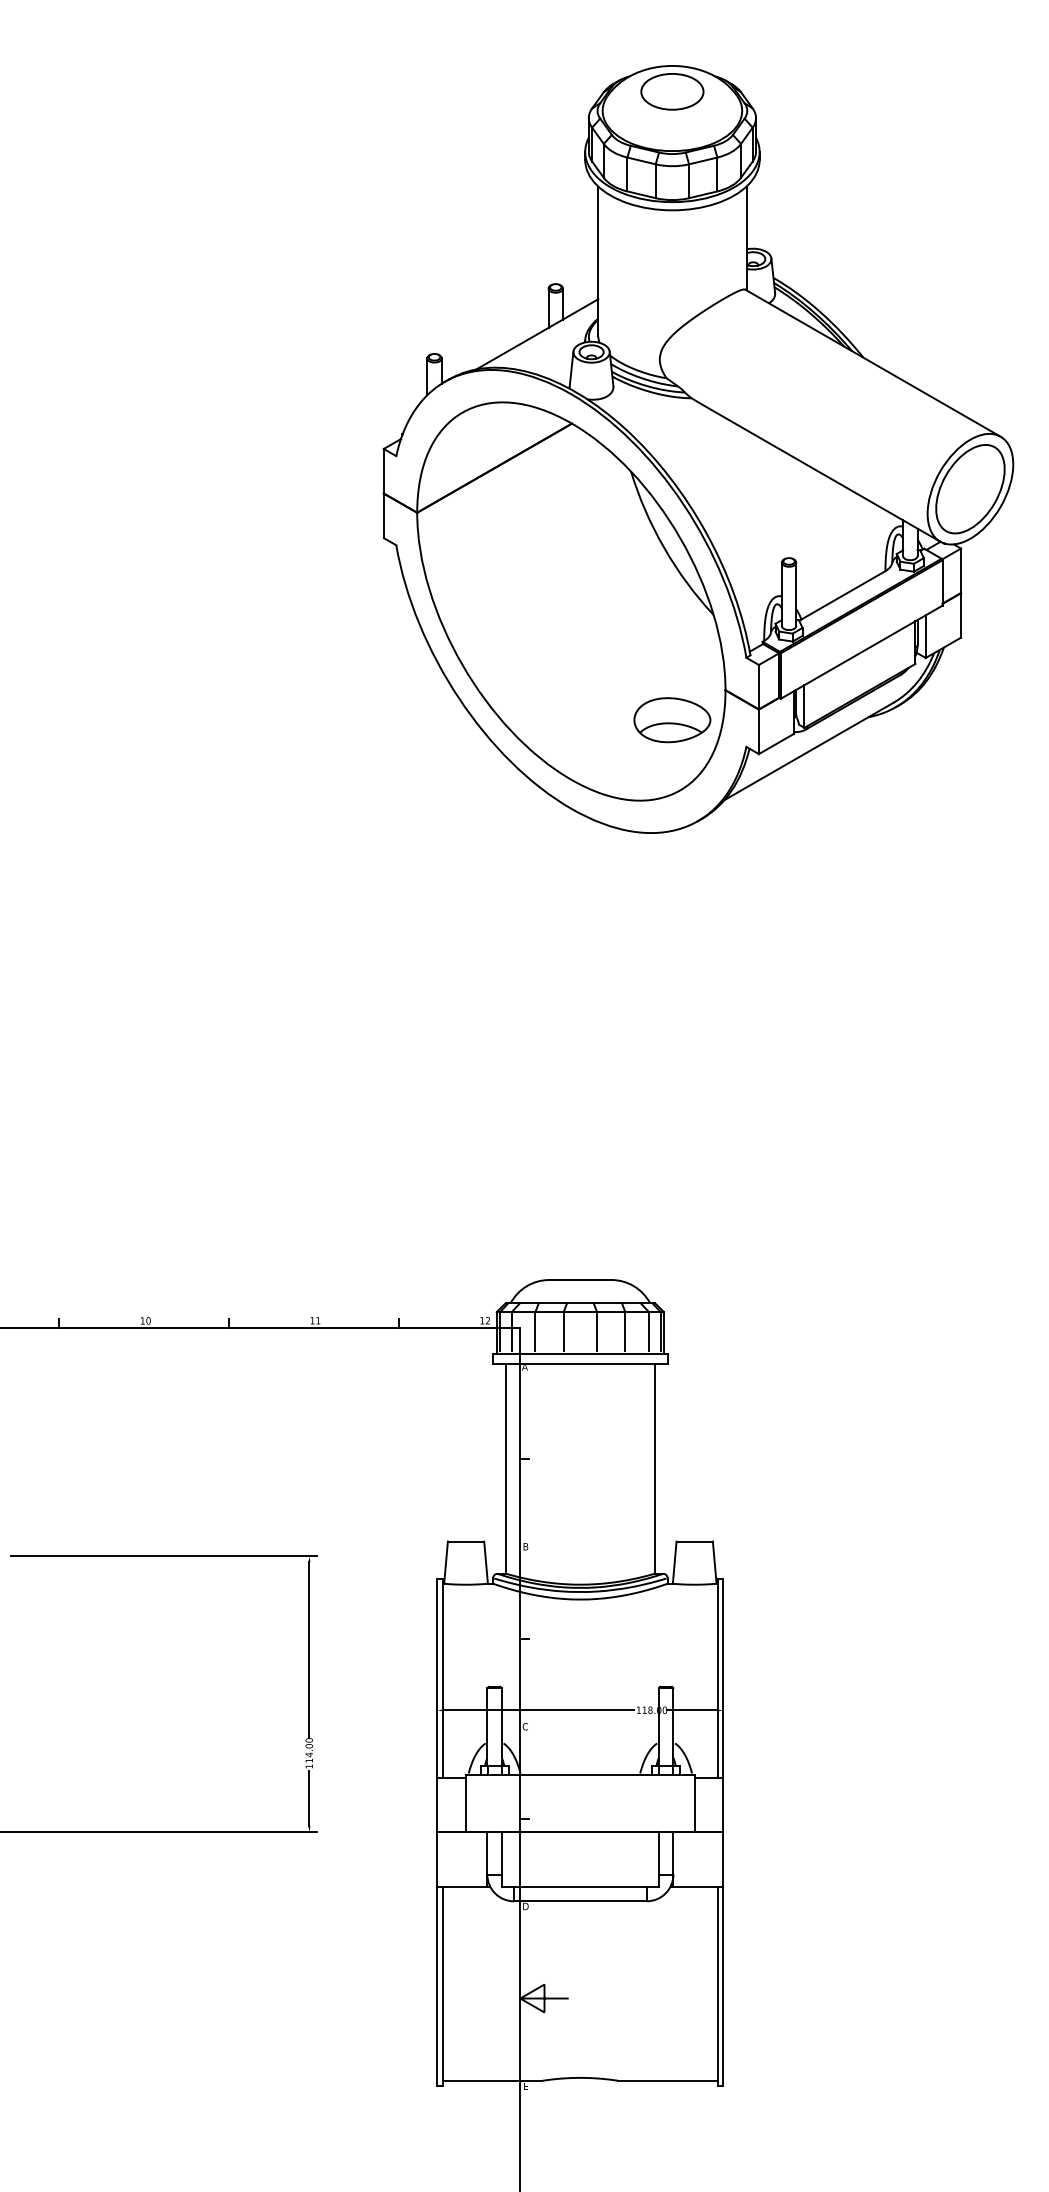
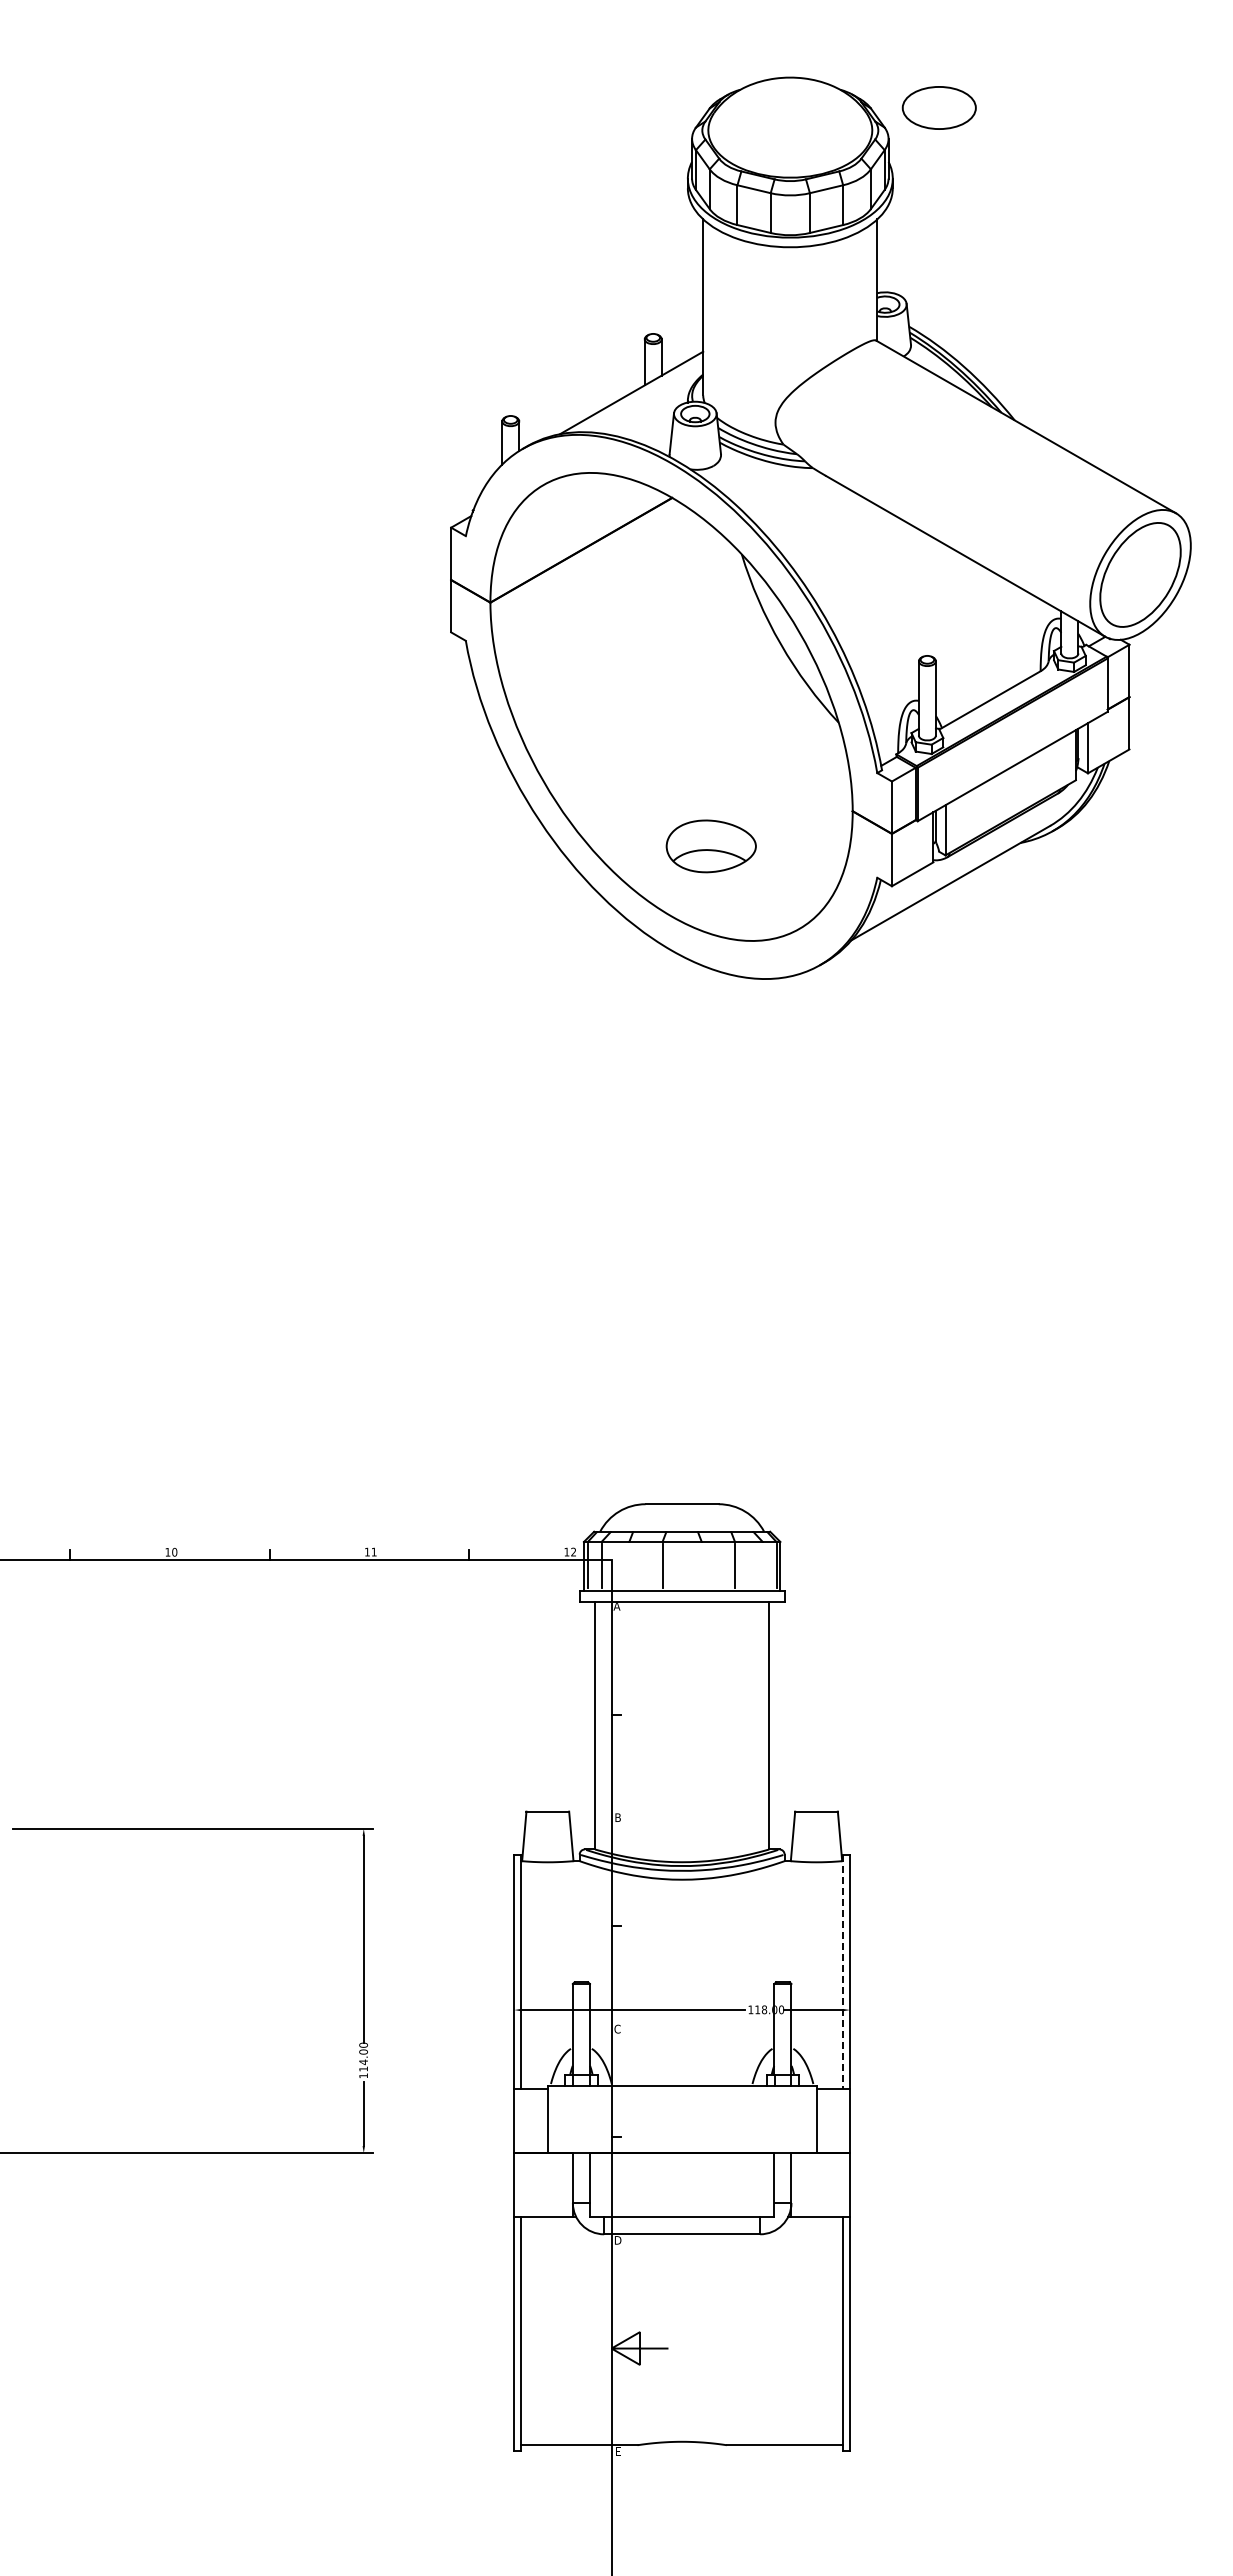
part: (671, 91) -> (938, 107), moved
part: (671, 720) -> (710, 846), moved
line: (535, 1333) -> (629, 1566), removed
line: (596, 1333) -> (701, 1566), removed
line: (648, 1333) -> (762, 1566), removed
line: (717, 1678) -> (843, 1972), solid -> dashed

